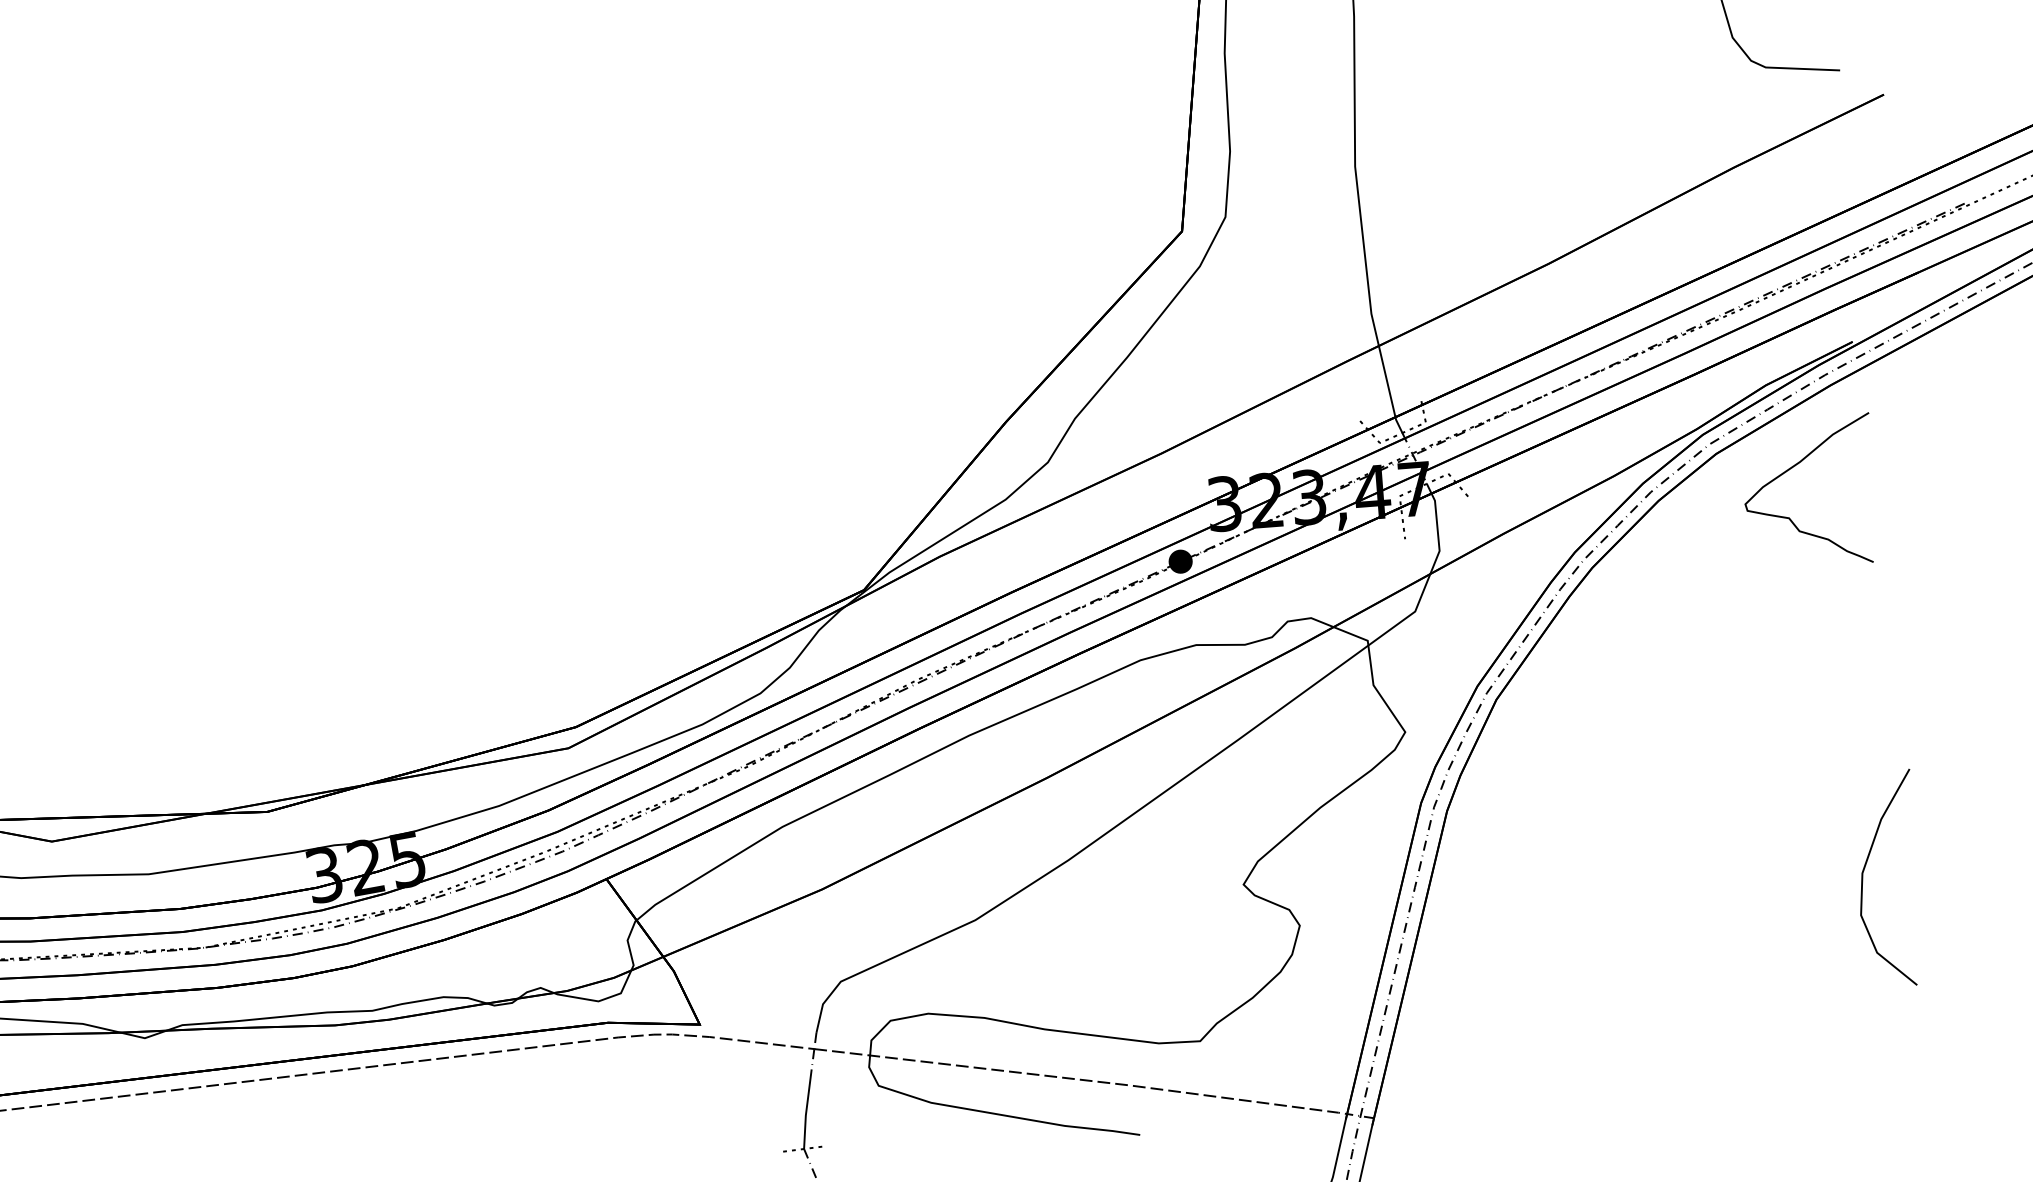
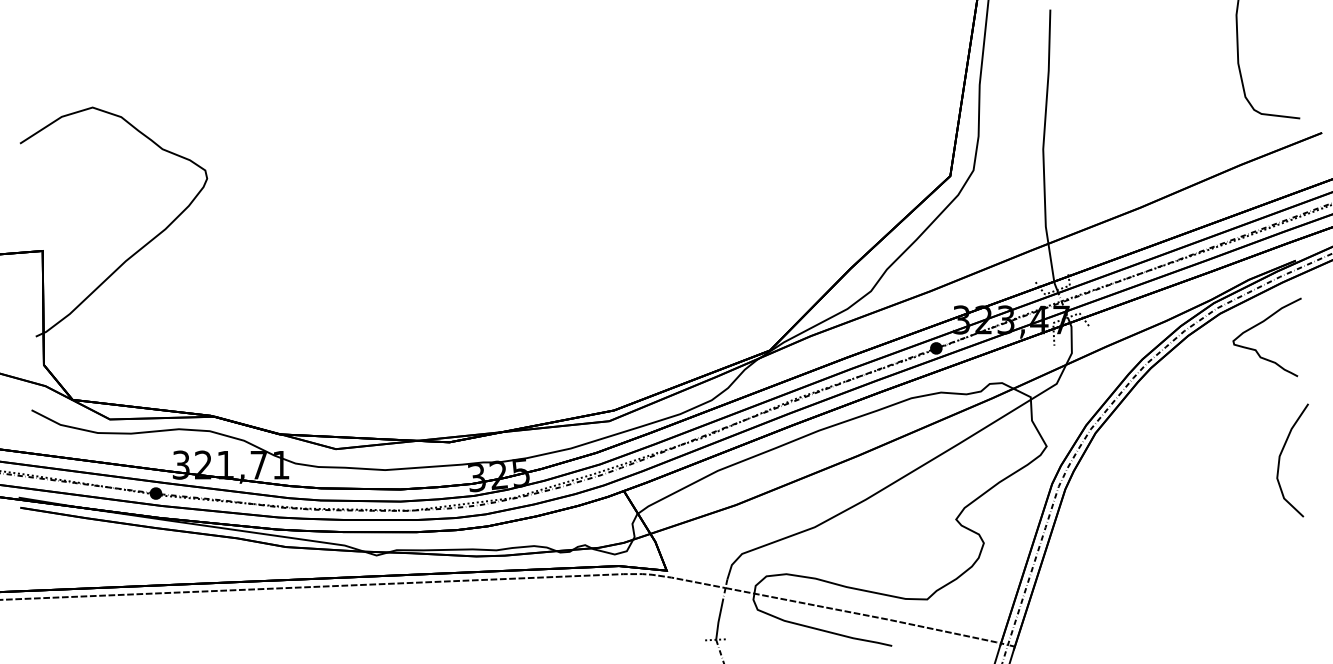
curve: (1864, 880) -> (1280, 460), moved

